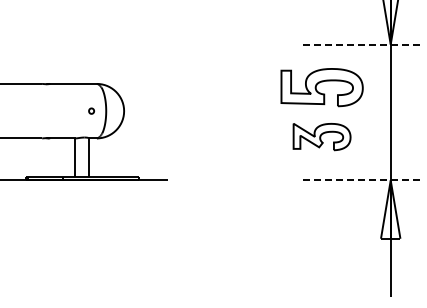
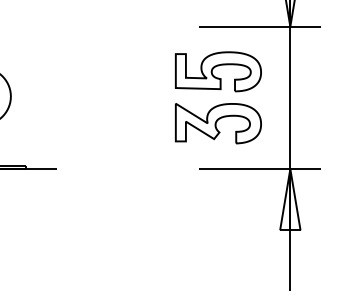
line: (362, 44) -> (260, 26), dashed -> solid
part: (321, 136) -> (217, 123), size x1.43
line: (362, 180) -> (260, 169), dashed -> solid

